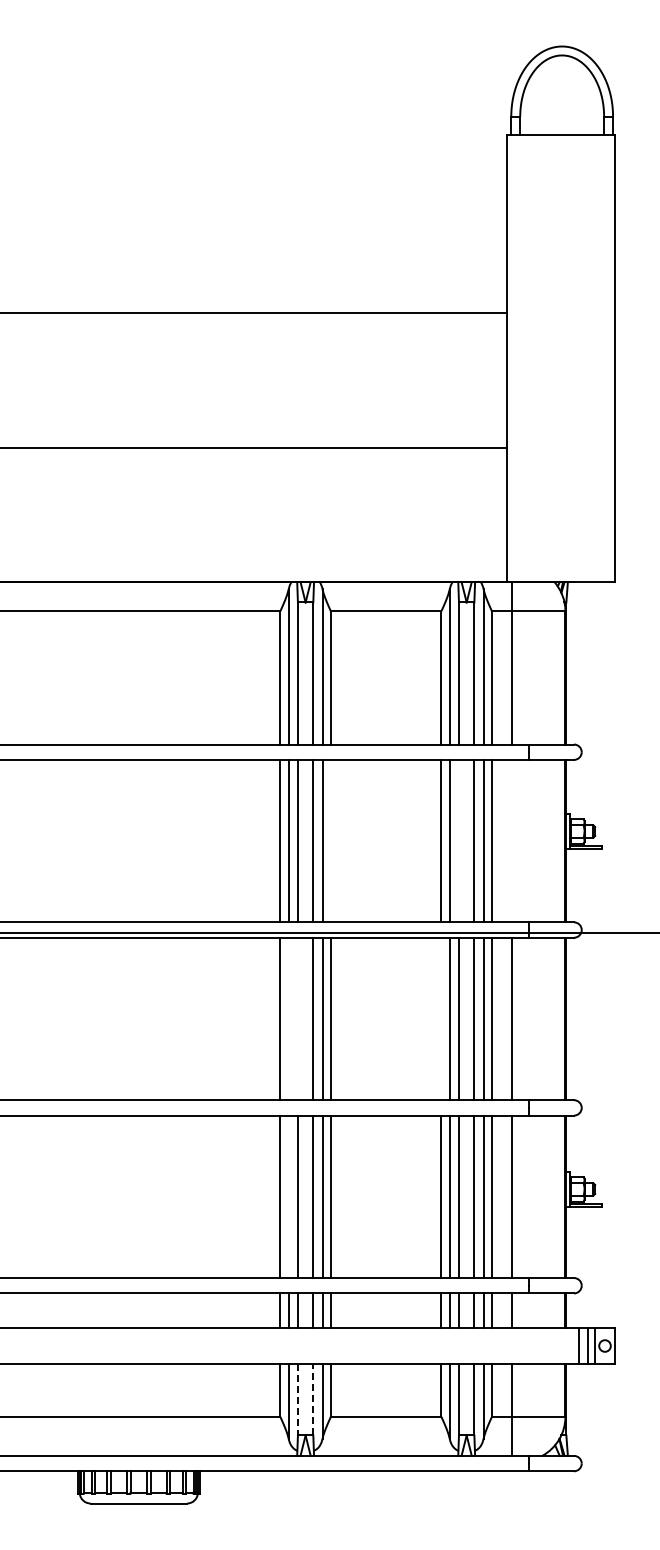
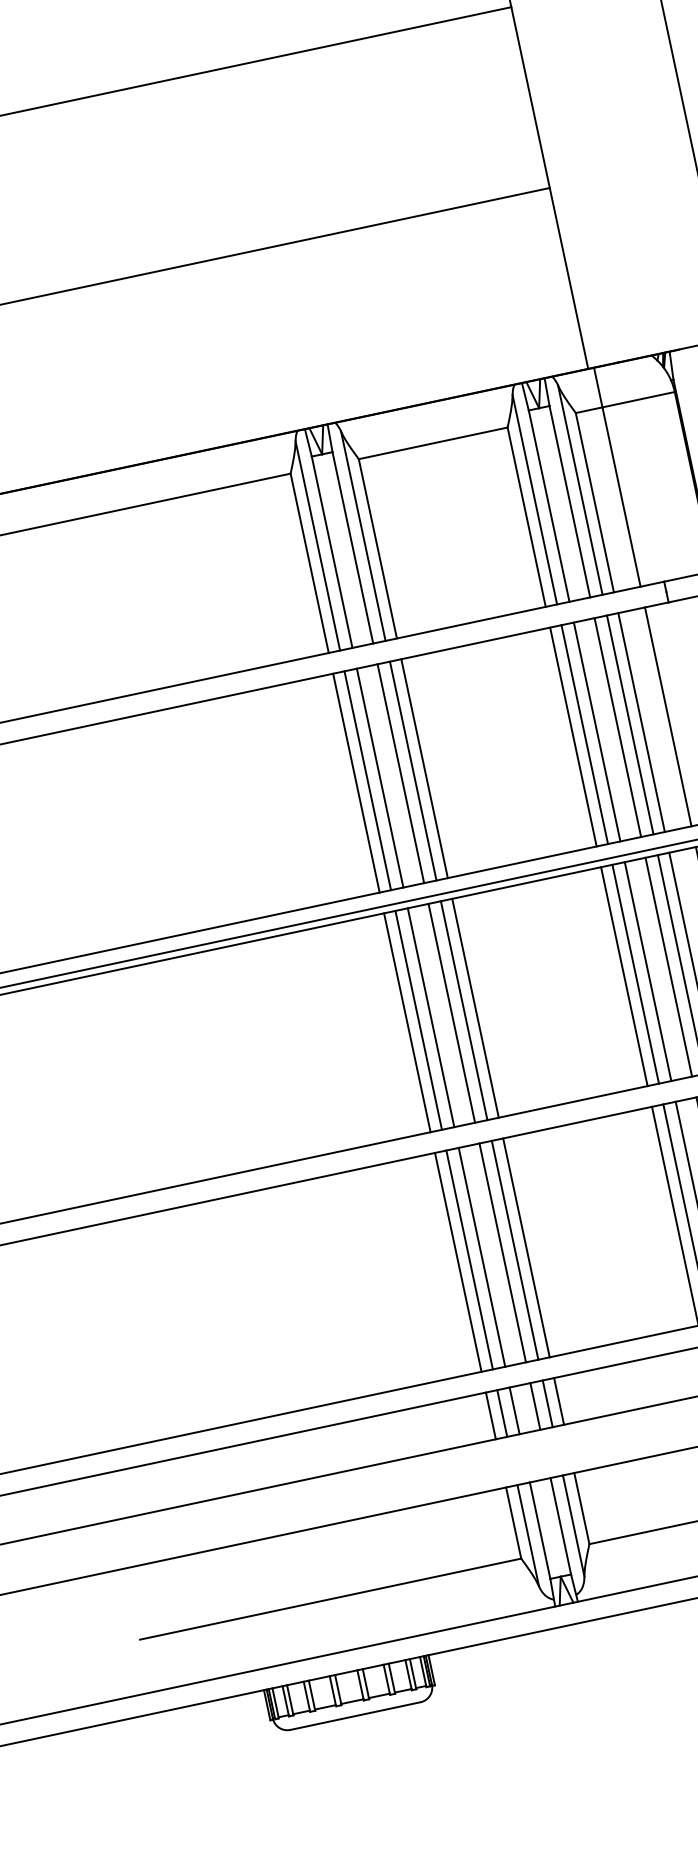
line: (330, 840) -> (423, 767), added
line: (458, 840) -> (596, 731), added
line: (511, 840) -> (667, 716), added
line: (288, 1018) -> (418, 1019), added
line: (297, 1018) -> (430, 1017), added
line: (441, 1018) -> (624, 975), added
line: (288, 1196) -> (469, 1259), added
line: (297, 1399) -> (539, 1530), dashed -> solid
line: (313, 1399) -> (561, 1525), dashed -> solid

